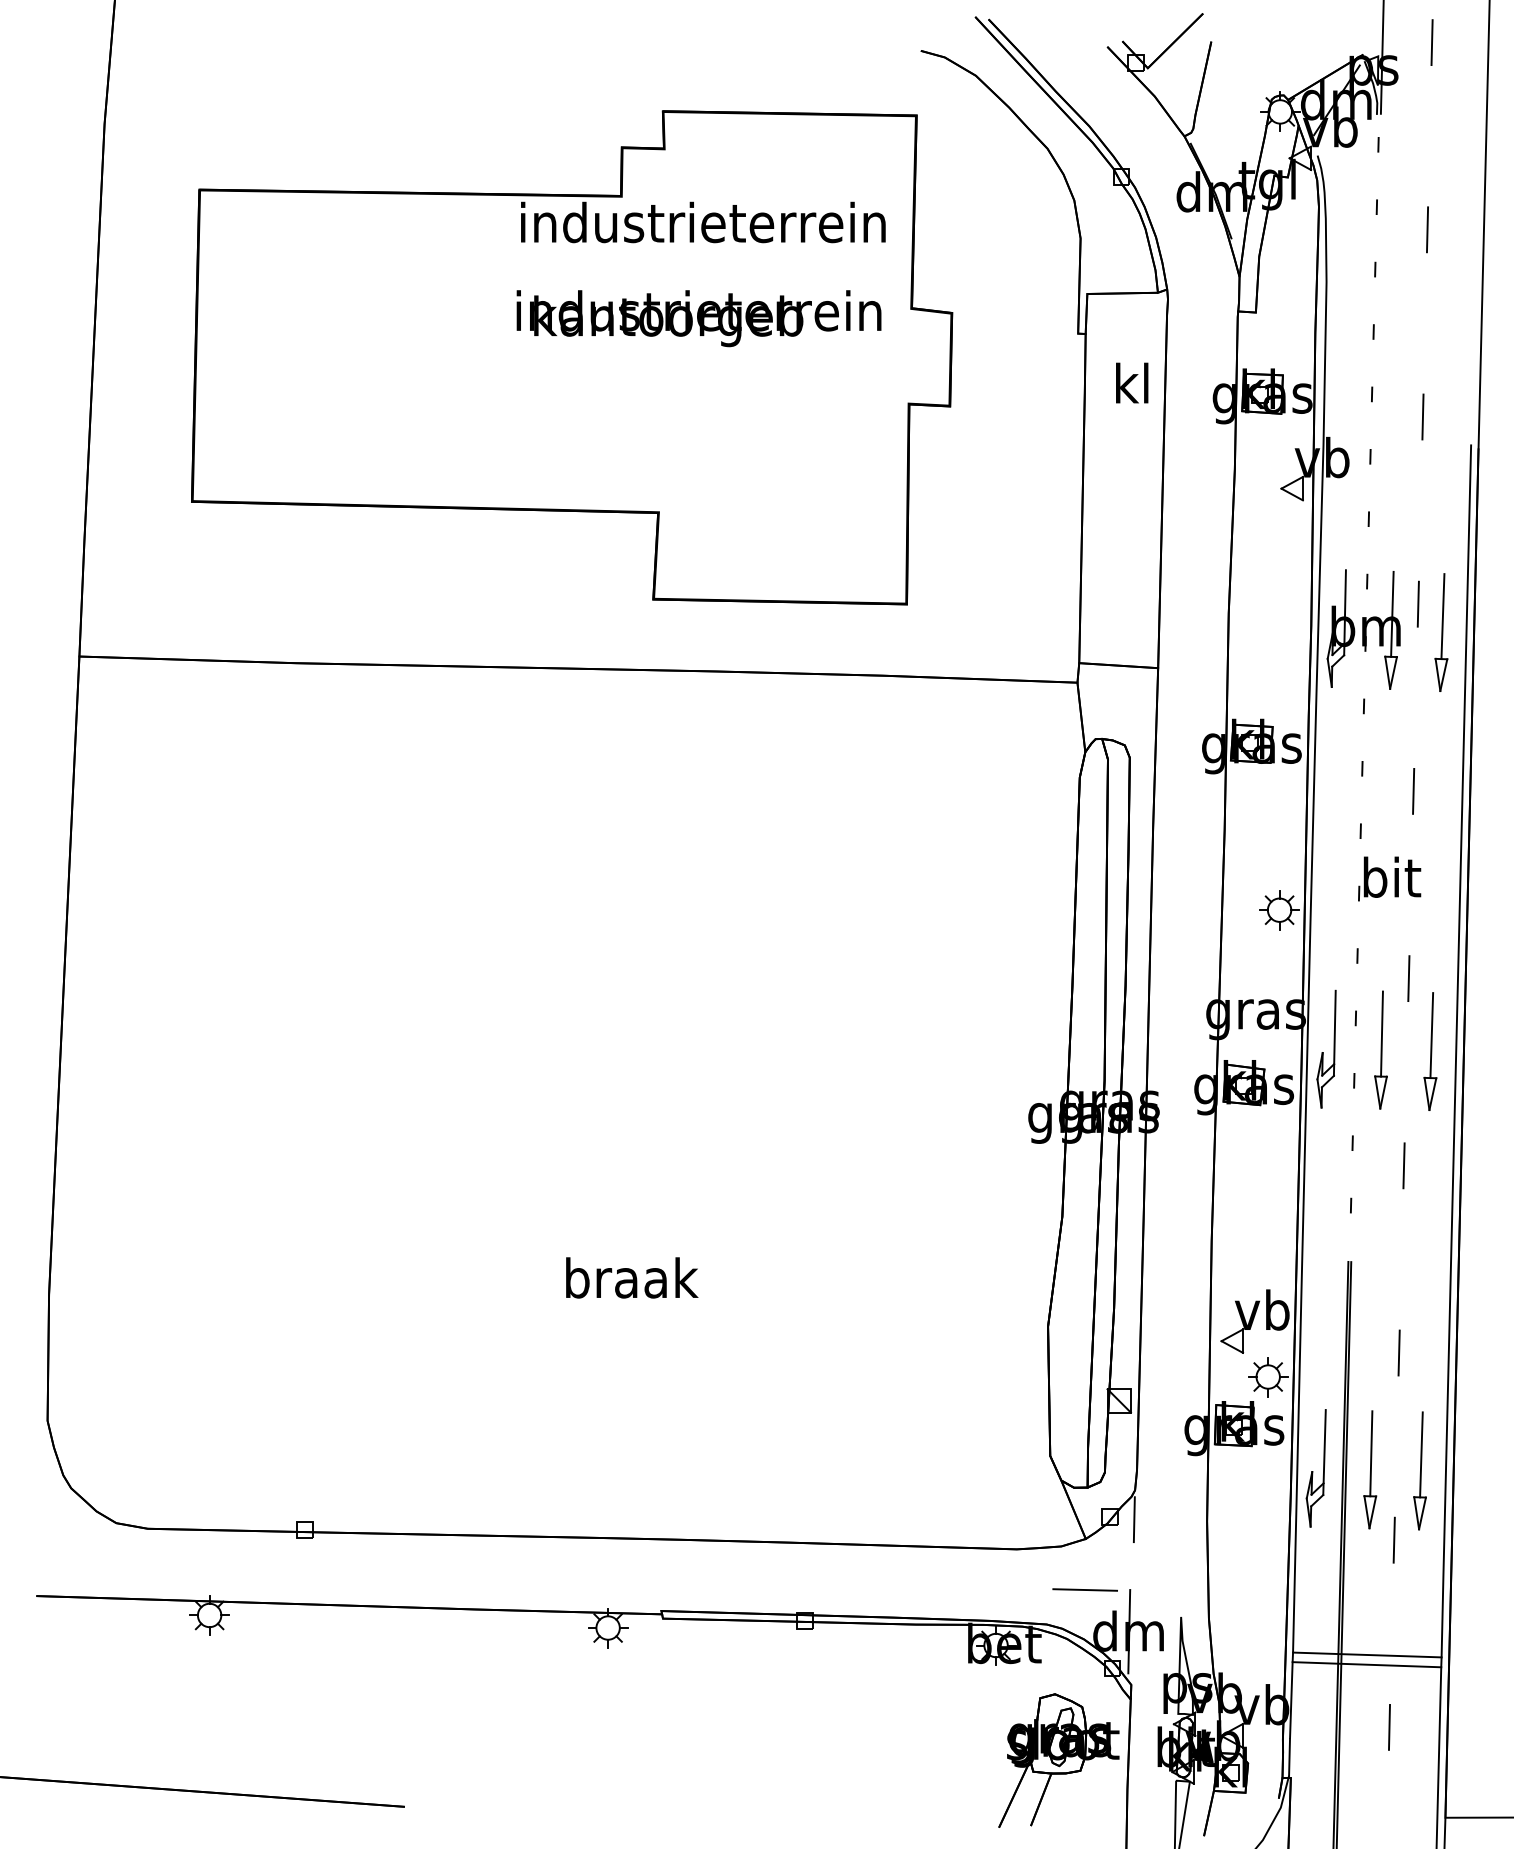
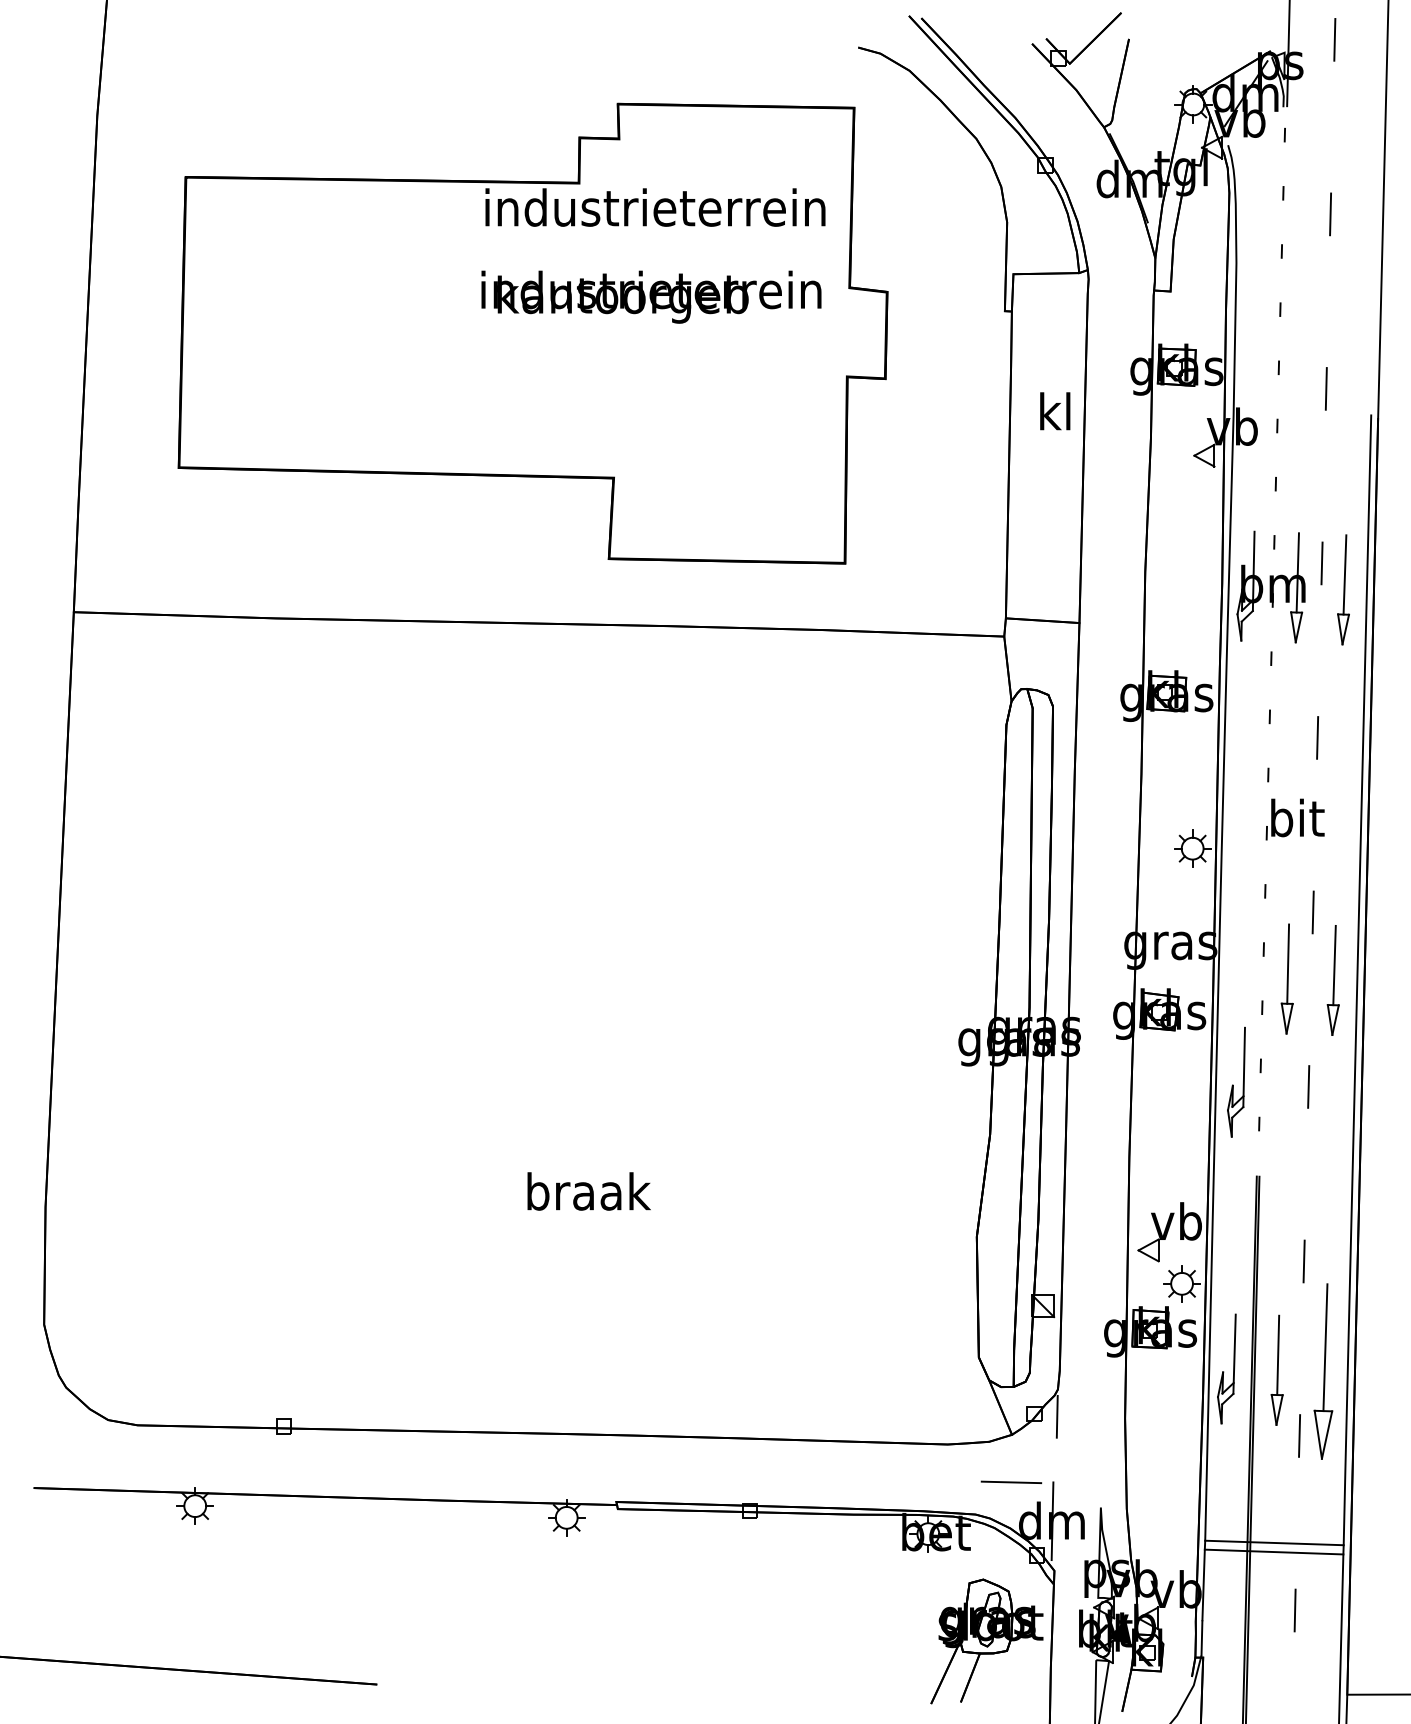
text: (1132, 383) -> (1055, 411), moved
part: (1326, 1048) -> (1236, 1081), moved
part: (1419, 1469) -> (1323, 1370), size x1.6

